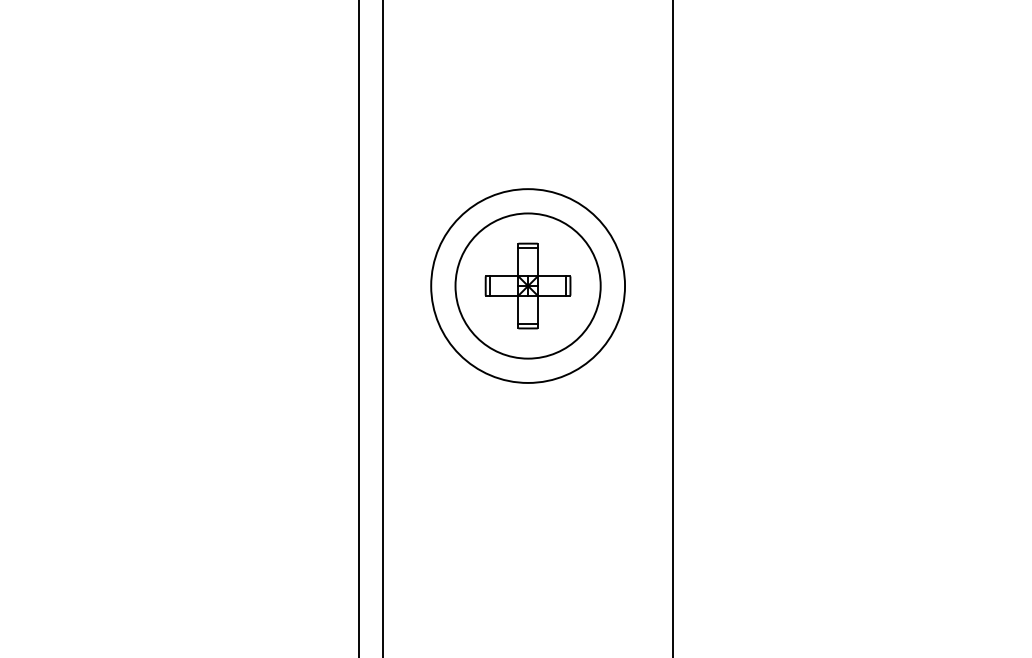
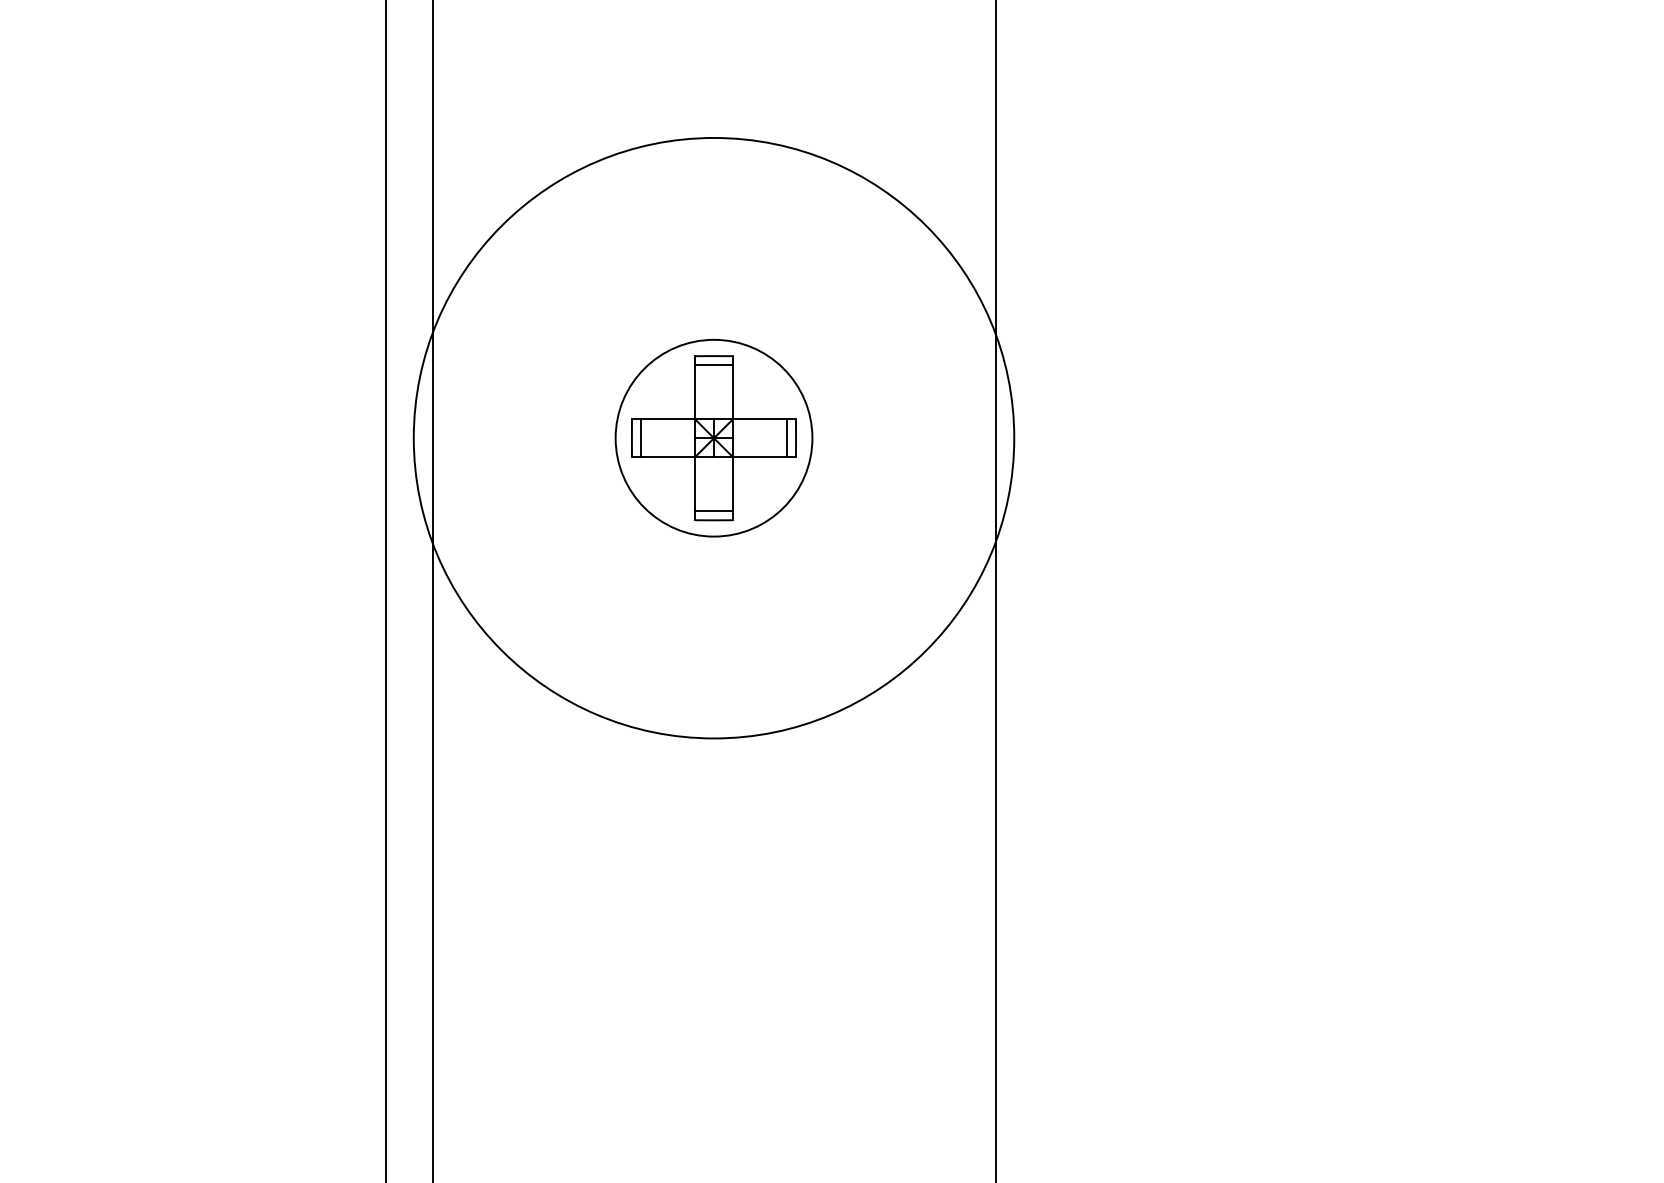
circle: (527, 285) -> (712, 437), size x0.7
circle: (528, 285) -> (714, 437), size x1.6

